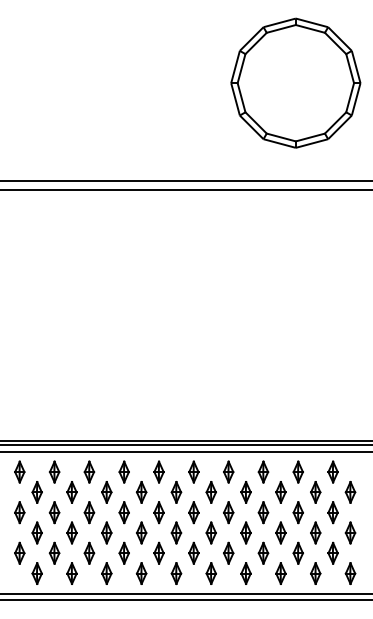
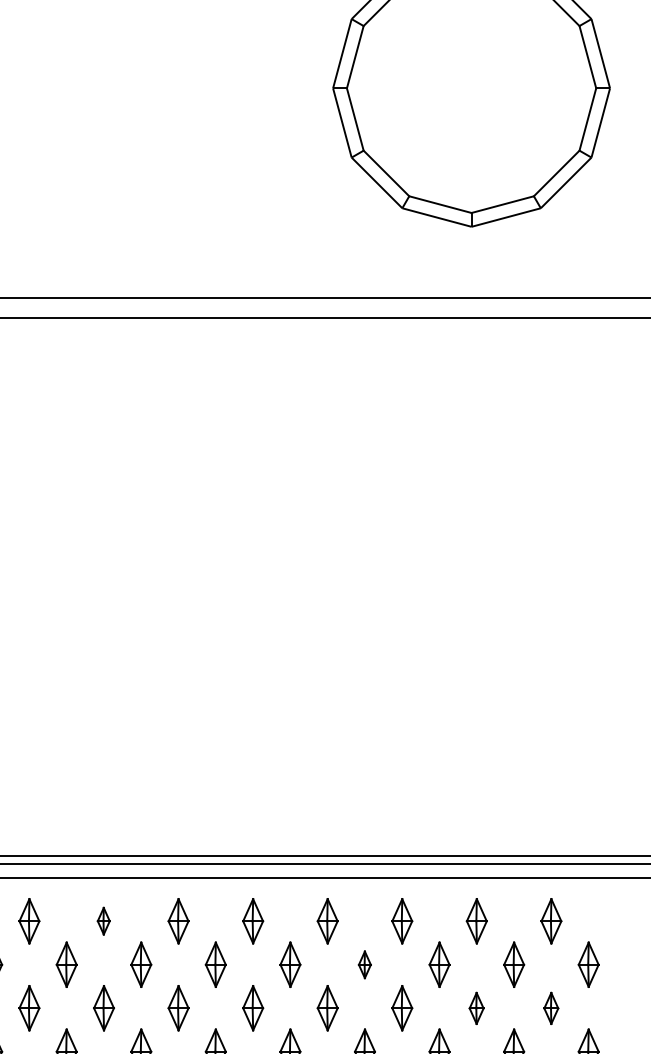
part: (123, 471) -> (102, 920), size x0.6
part: (245, 492) -> (363, 964), size x0.6
part: (297, 512) -> (475, 1007), size x0.7
part: (332, 512) -> (550, 1007), size x0.7

